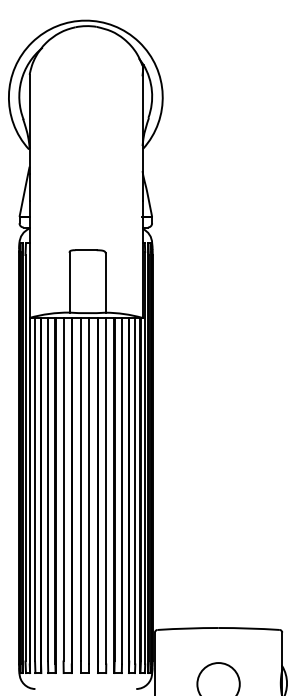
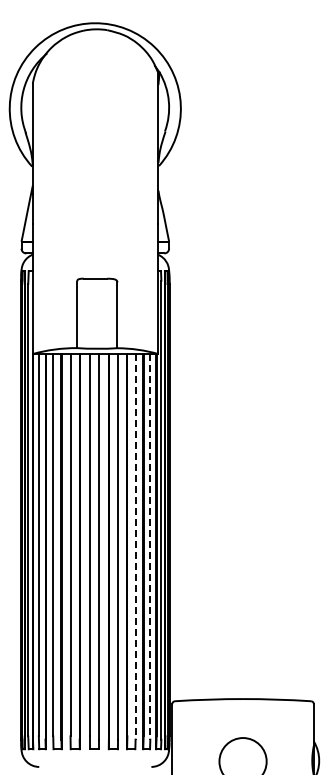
line: (121, 490) -> (135, 546), solid -> dashed
line: (135, 490) -> (150, 546), solid -> dashed

